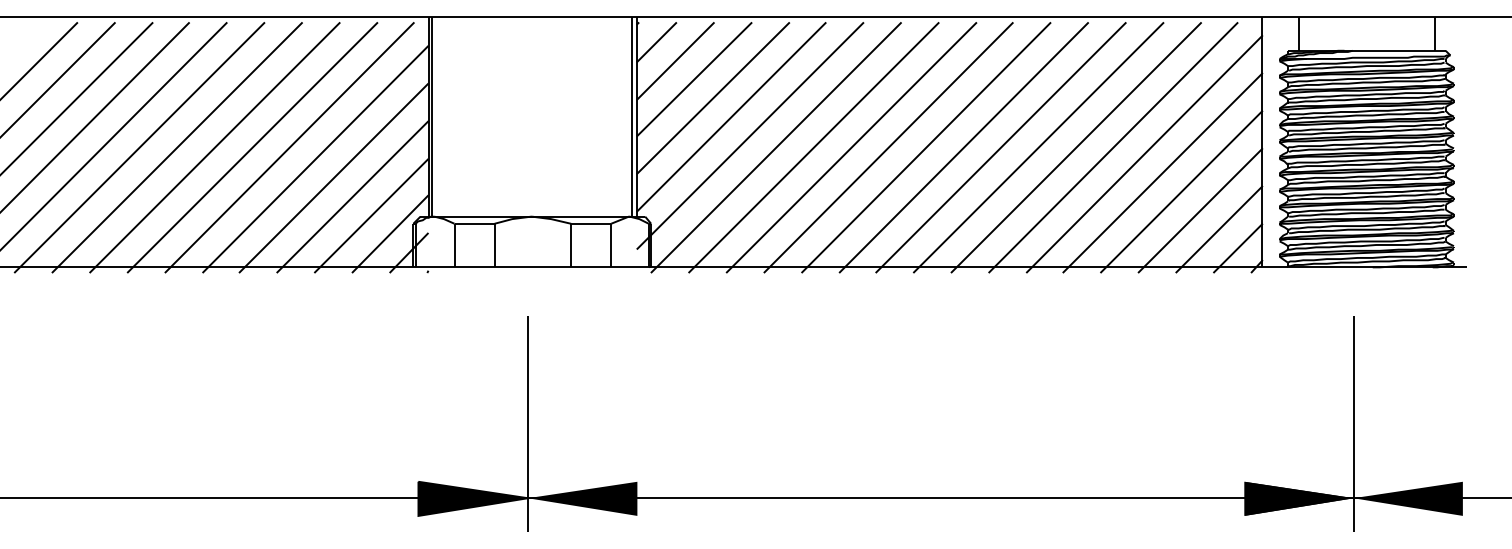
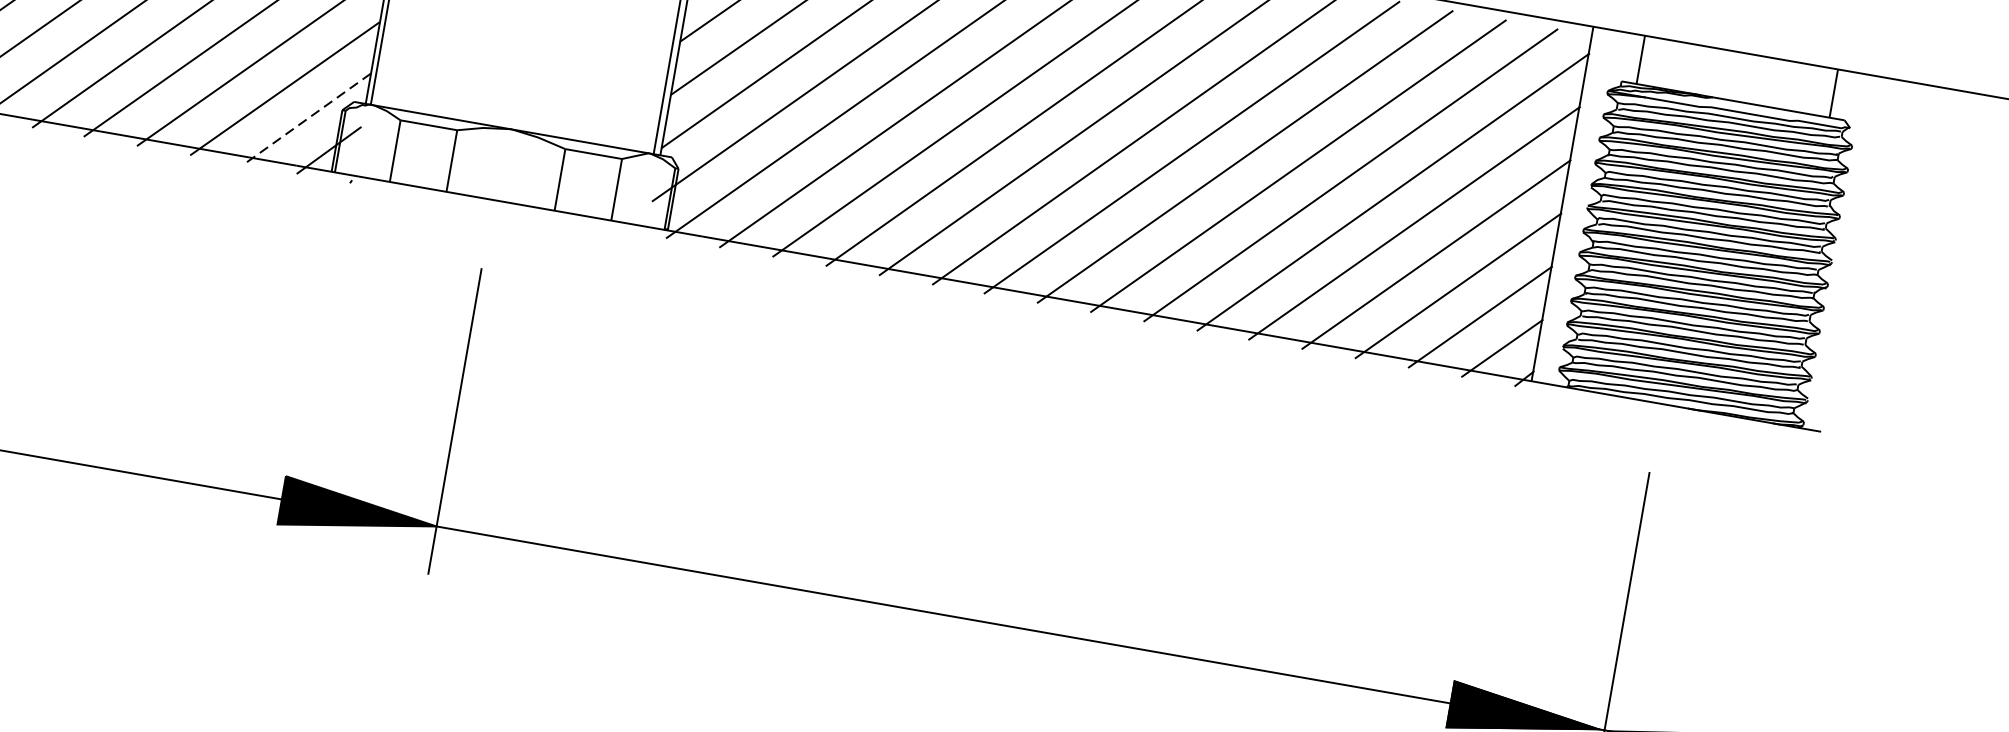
line: (390, 234) -> (307, 119), solid -> dashed
fill: (582, 498) -> (513, 540), removed

